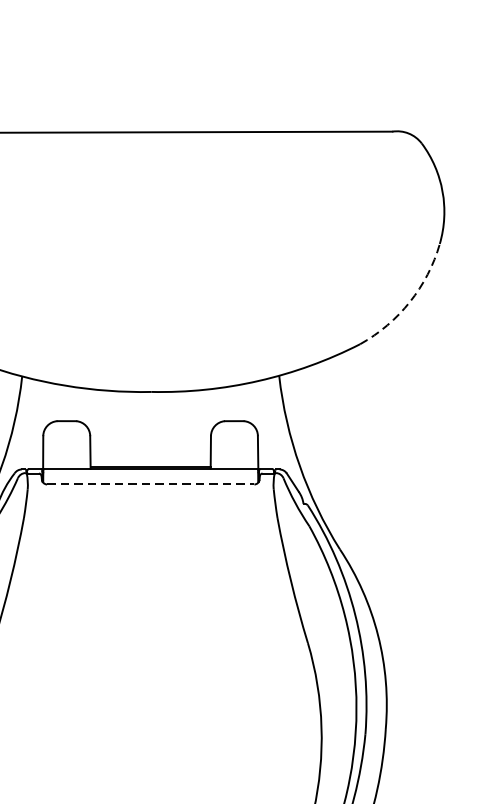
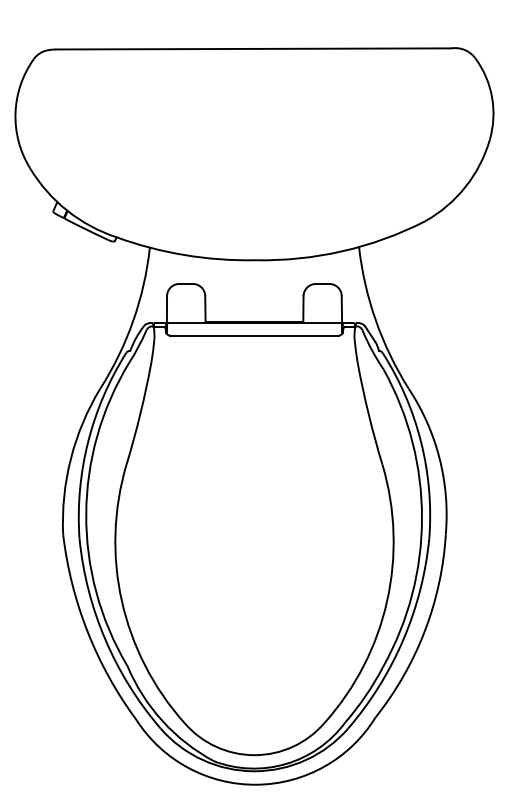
arc: (409, 302) -> (465, 187), dashed -> solid
line: (151, 484) -> (255, 335), dashed -> solid

